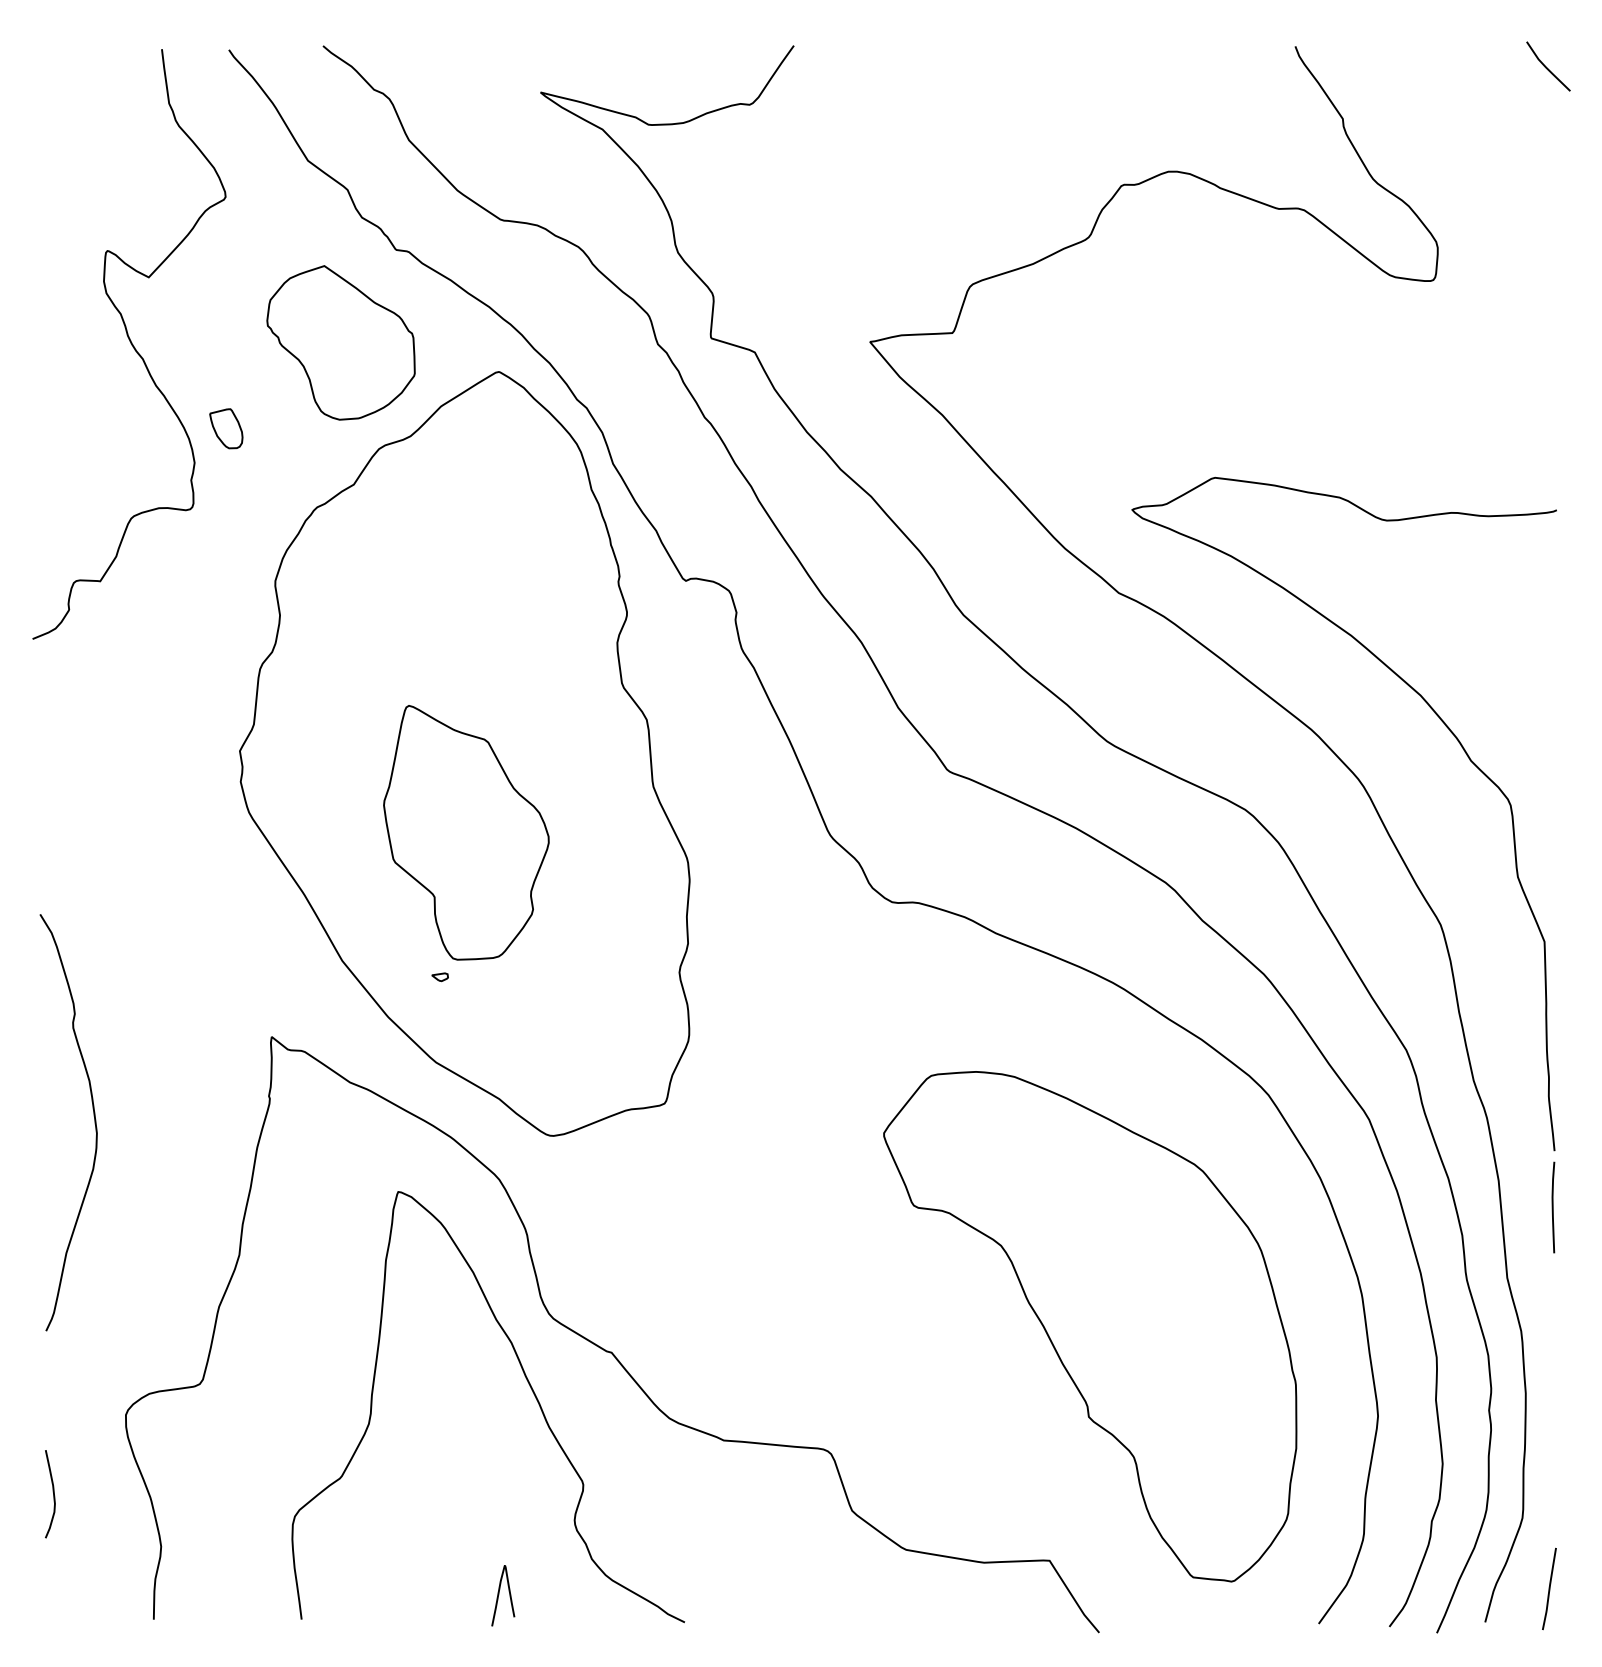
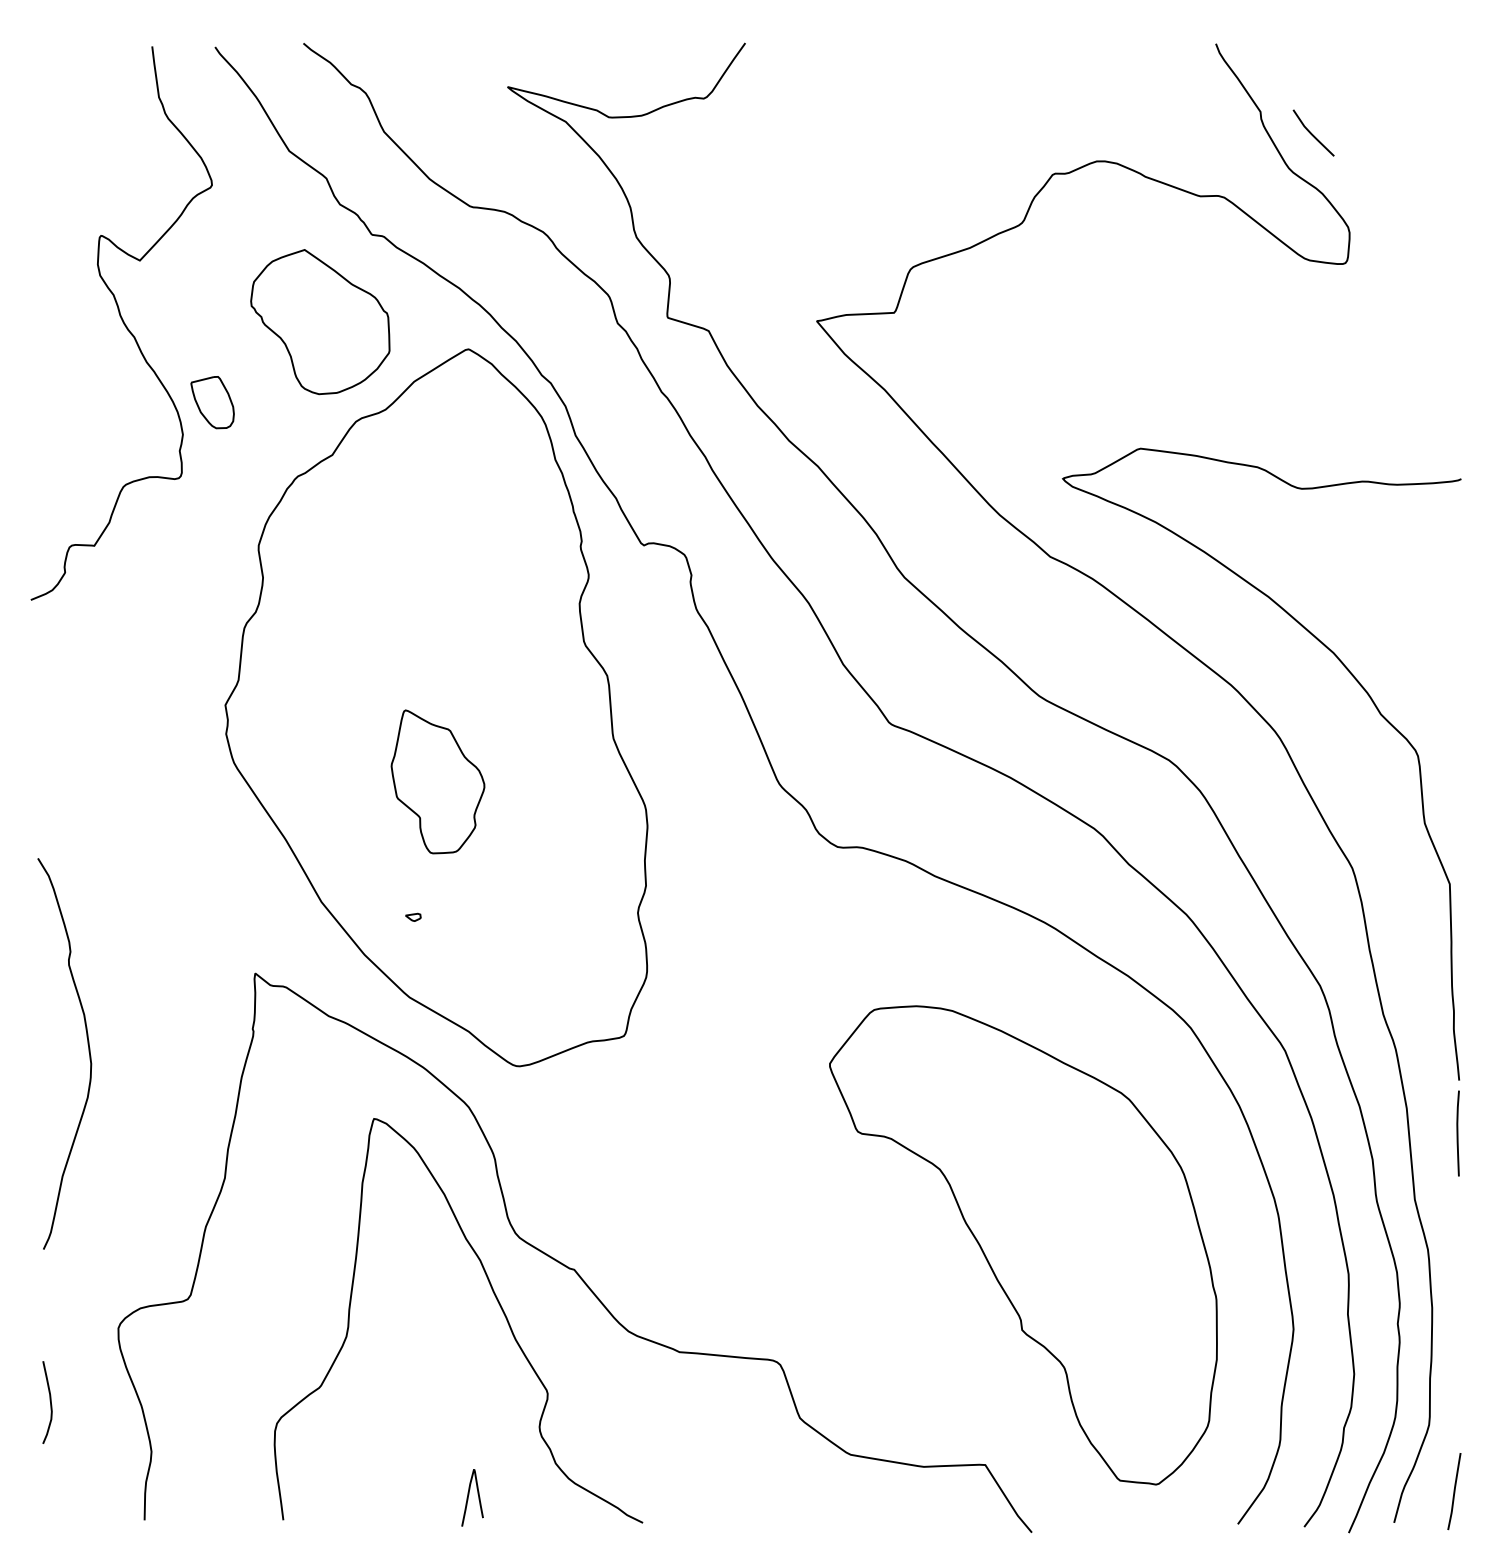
line: (1547, 67) -> (1312, 133), moved
part: (226, 428) -> (212, 402), size x1.4
part: (466, 832) -> (438, 781), size x0.6

